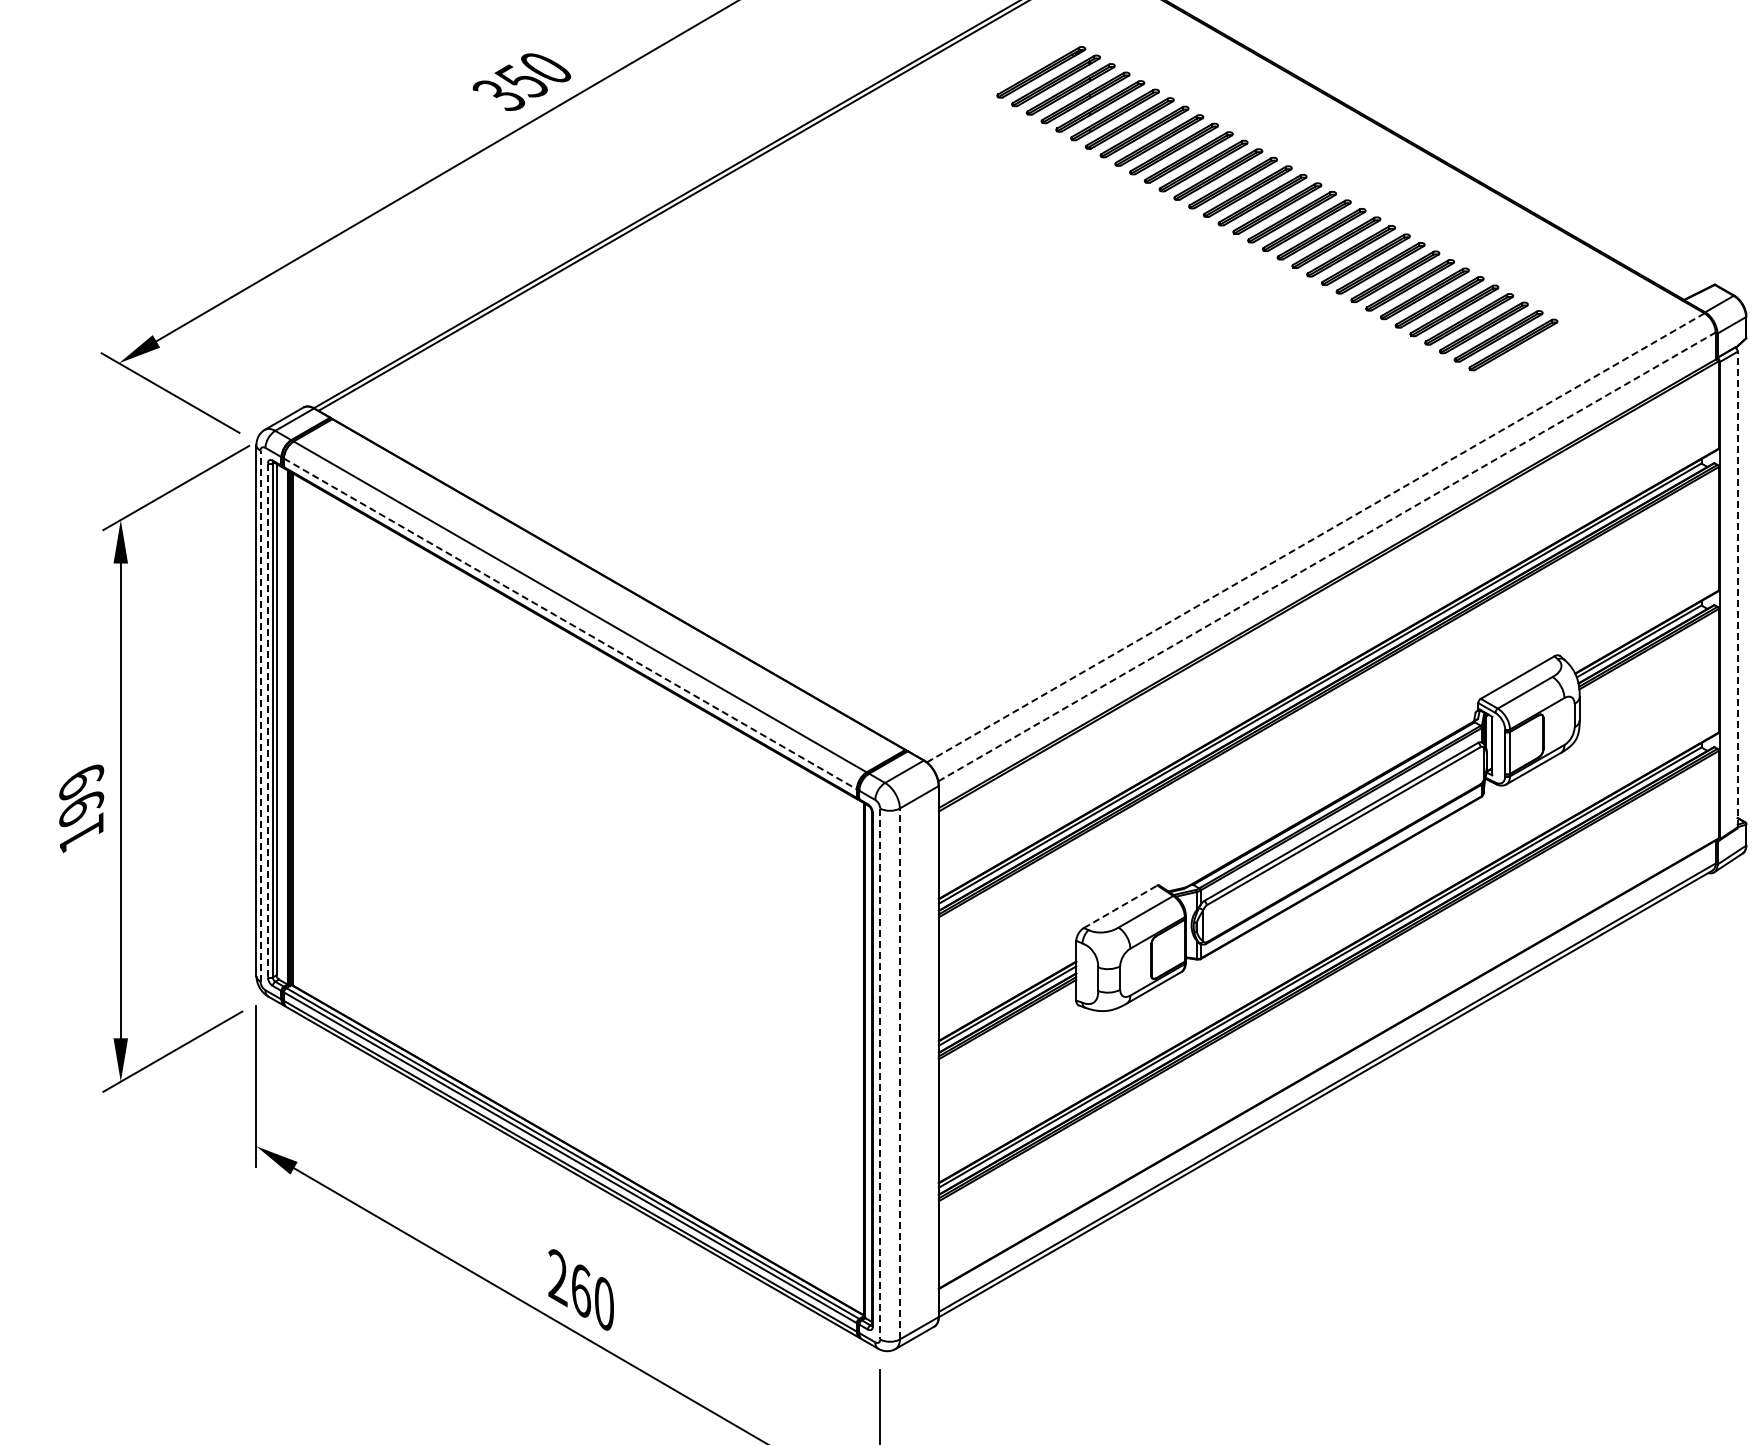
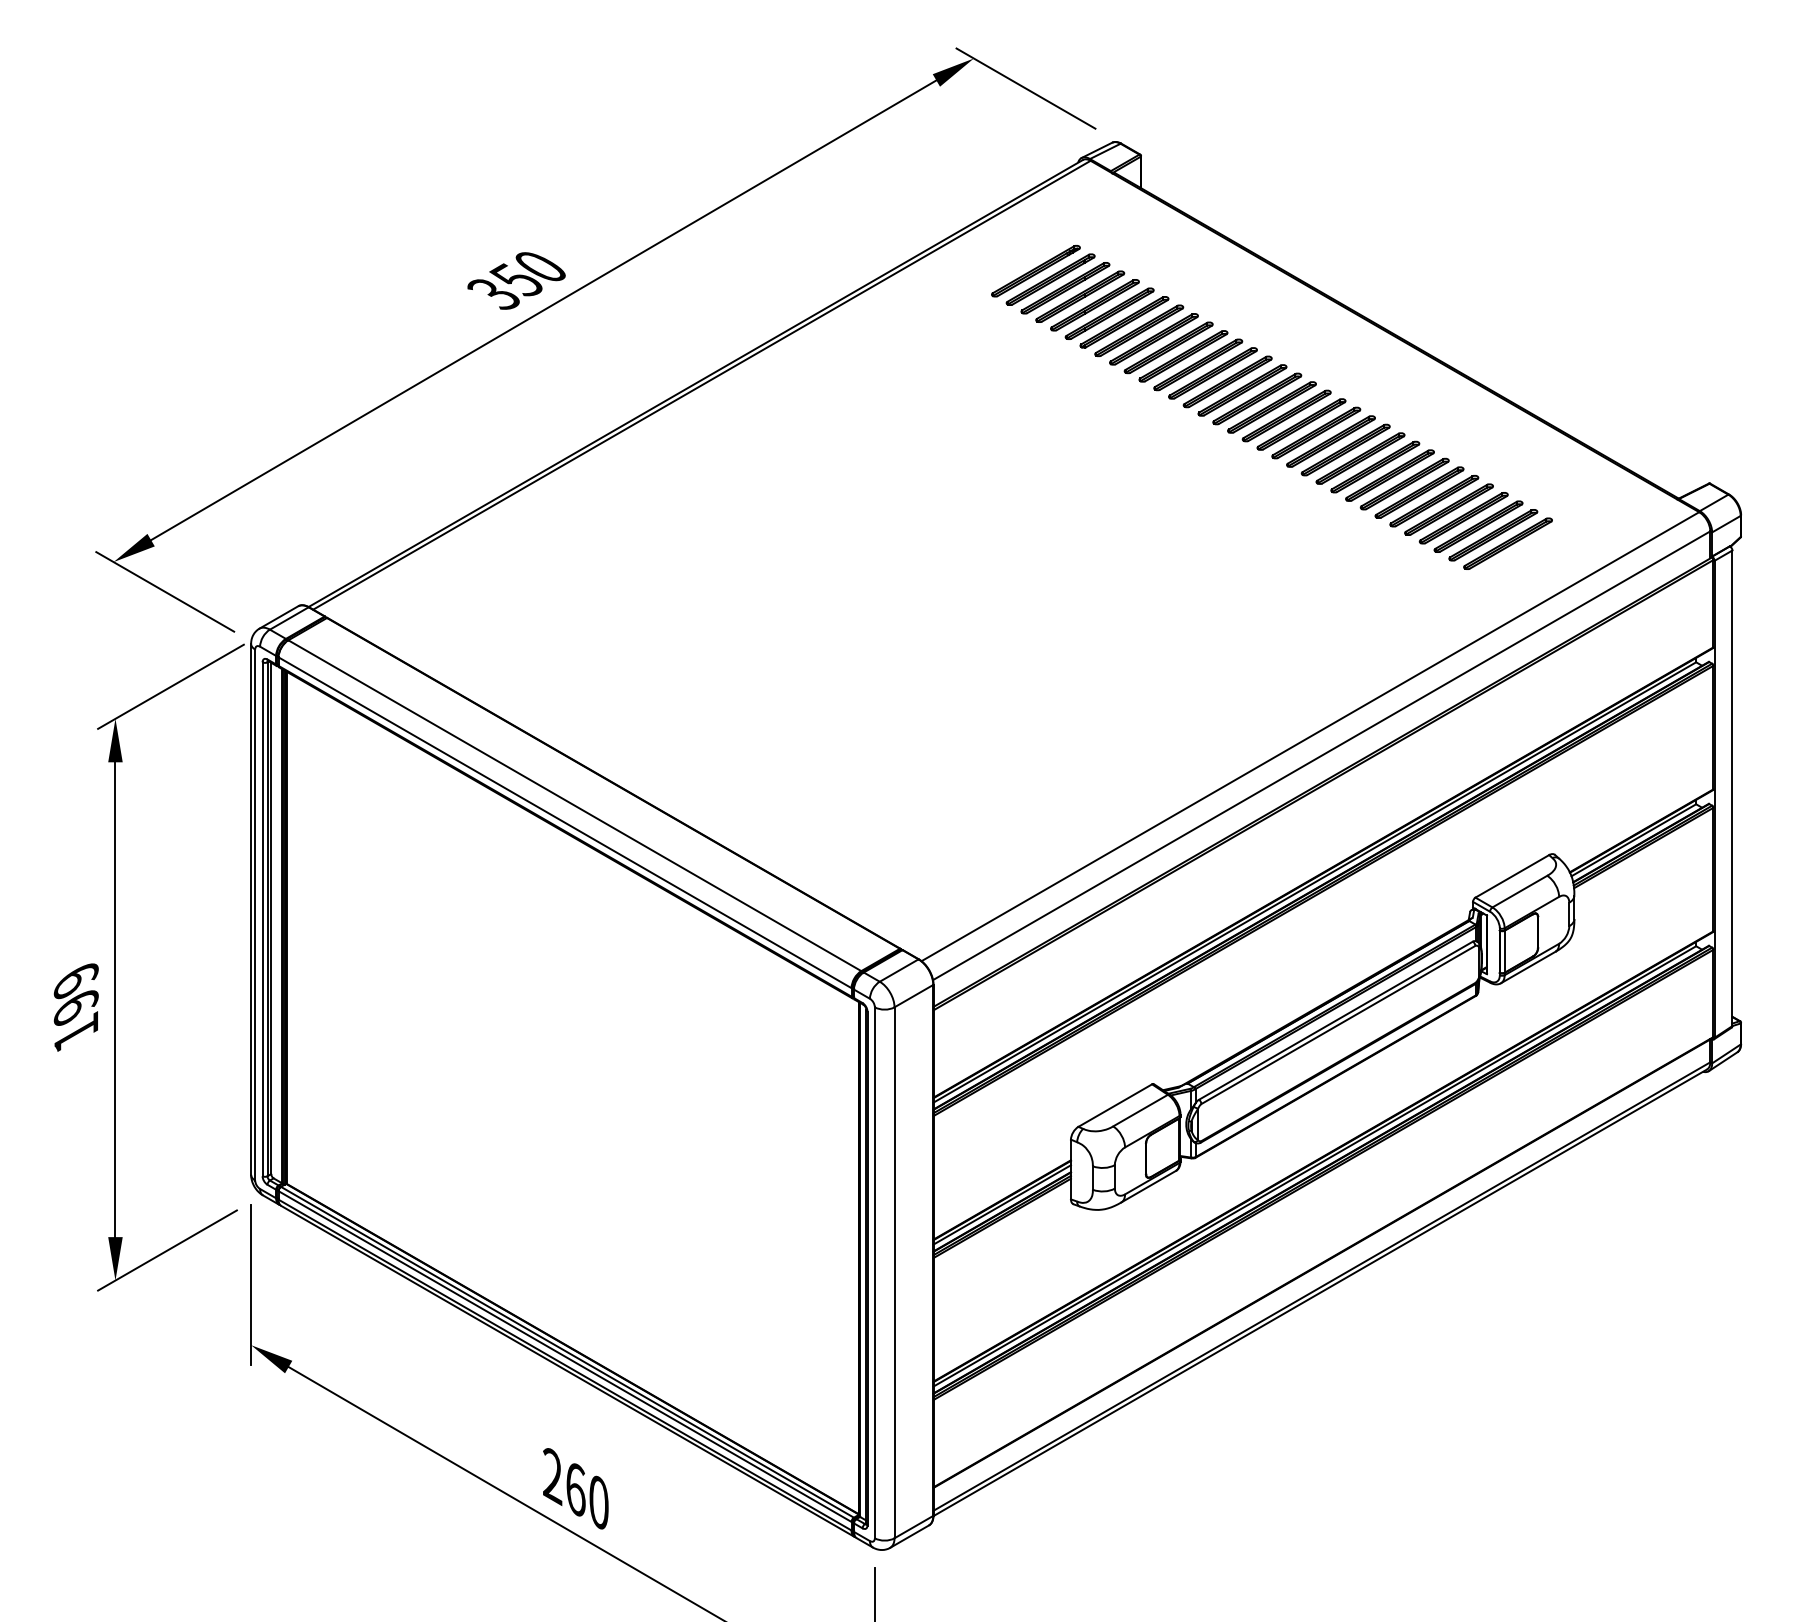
line: (1315, 537) -> (1310, 736), dashed -> solid
line: (1326, 556) -> (1321, 755), dashed -> solid
line: (1737, 589) -> (1732, 788), dashed -> solid
line: (570, 623) -> (565, 822), dashed -> solid
line: (260, 715) -> (255, 914), dashed -> solid
line: (267, 720) -> (262, 919), dashed -> solid
line: (1120, 906) -> (1115, 1105), dashed -> solid
line: (899, 1073) -> (894, 1272), dashed -> solid
line: (879, 1074) -> (874, 1273), dashed -> solid

